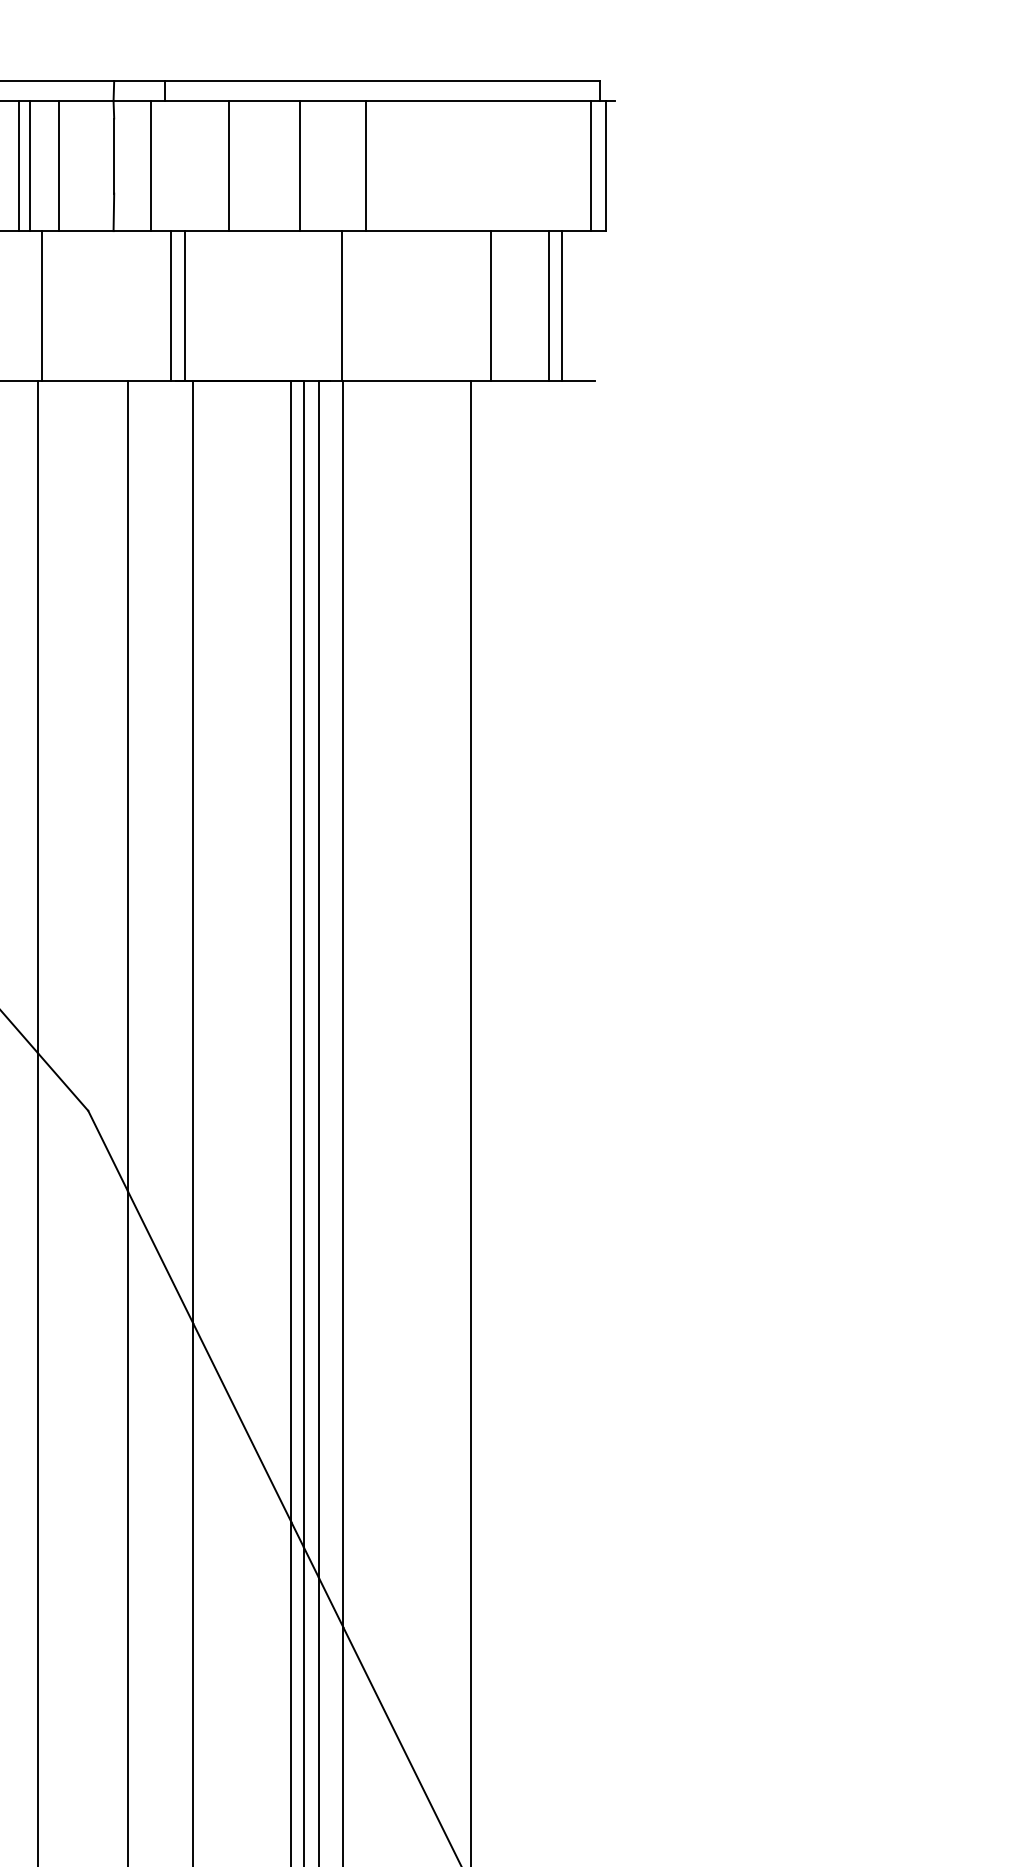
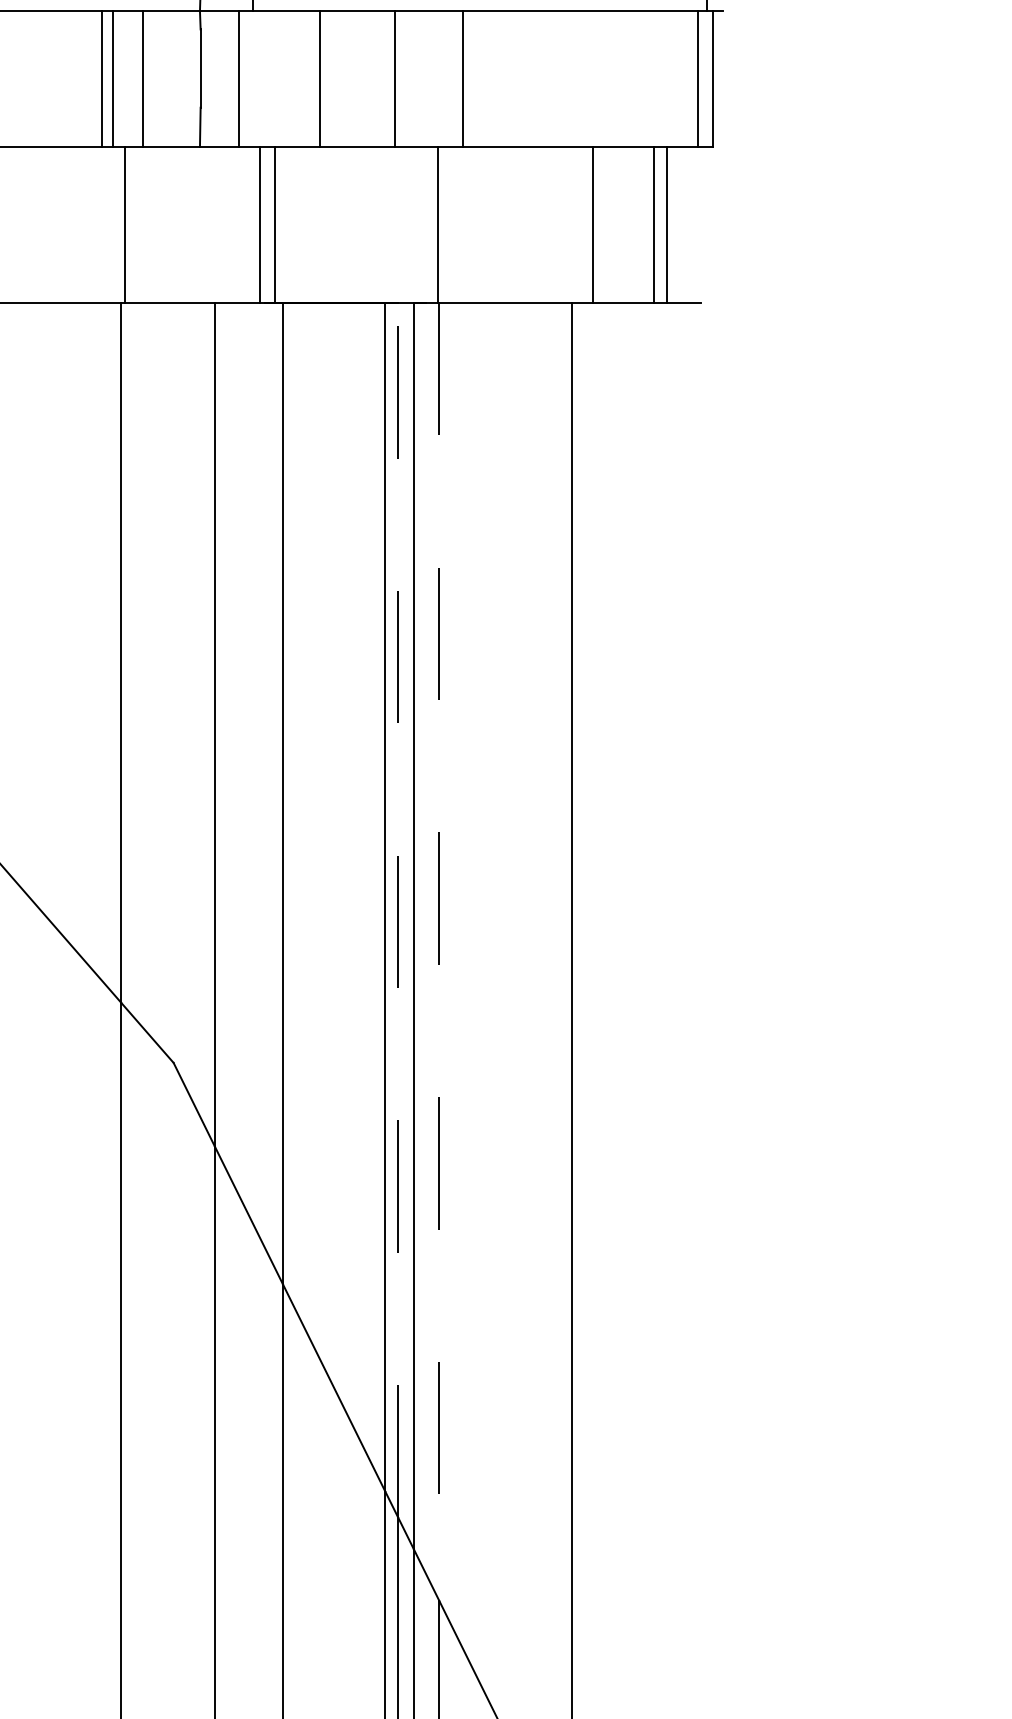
line: (303, 963) -> (397, 909), solid -> dashed
line: (343, 1004) -> (439, 952), solid -> dashed

